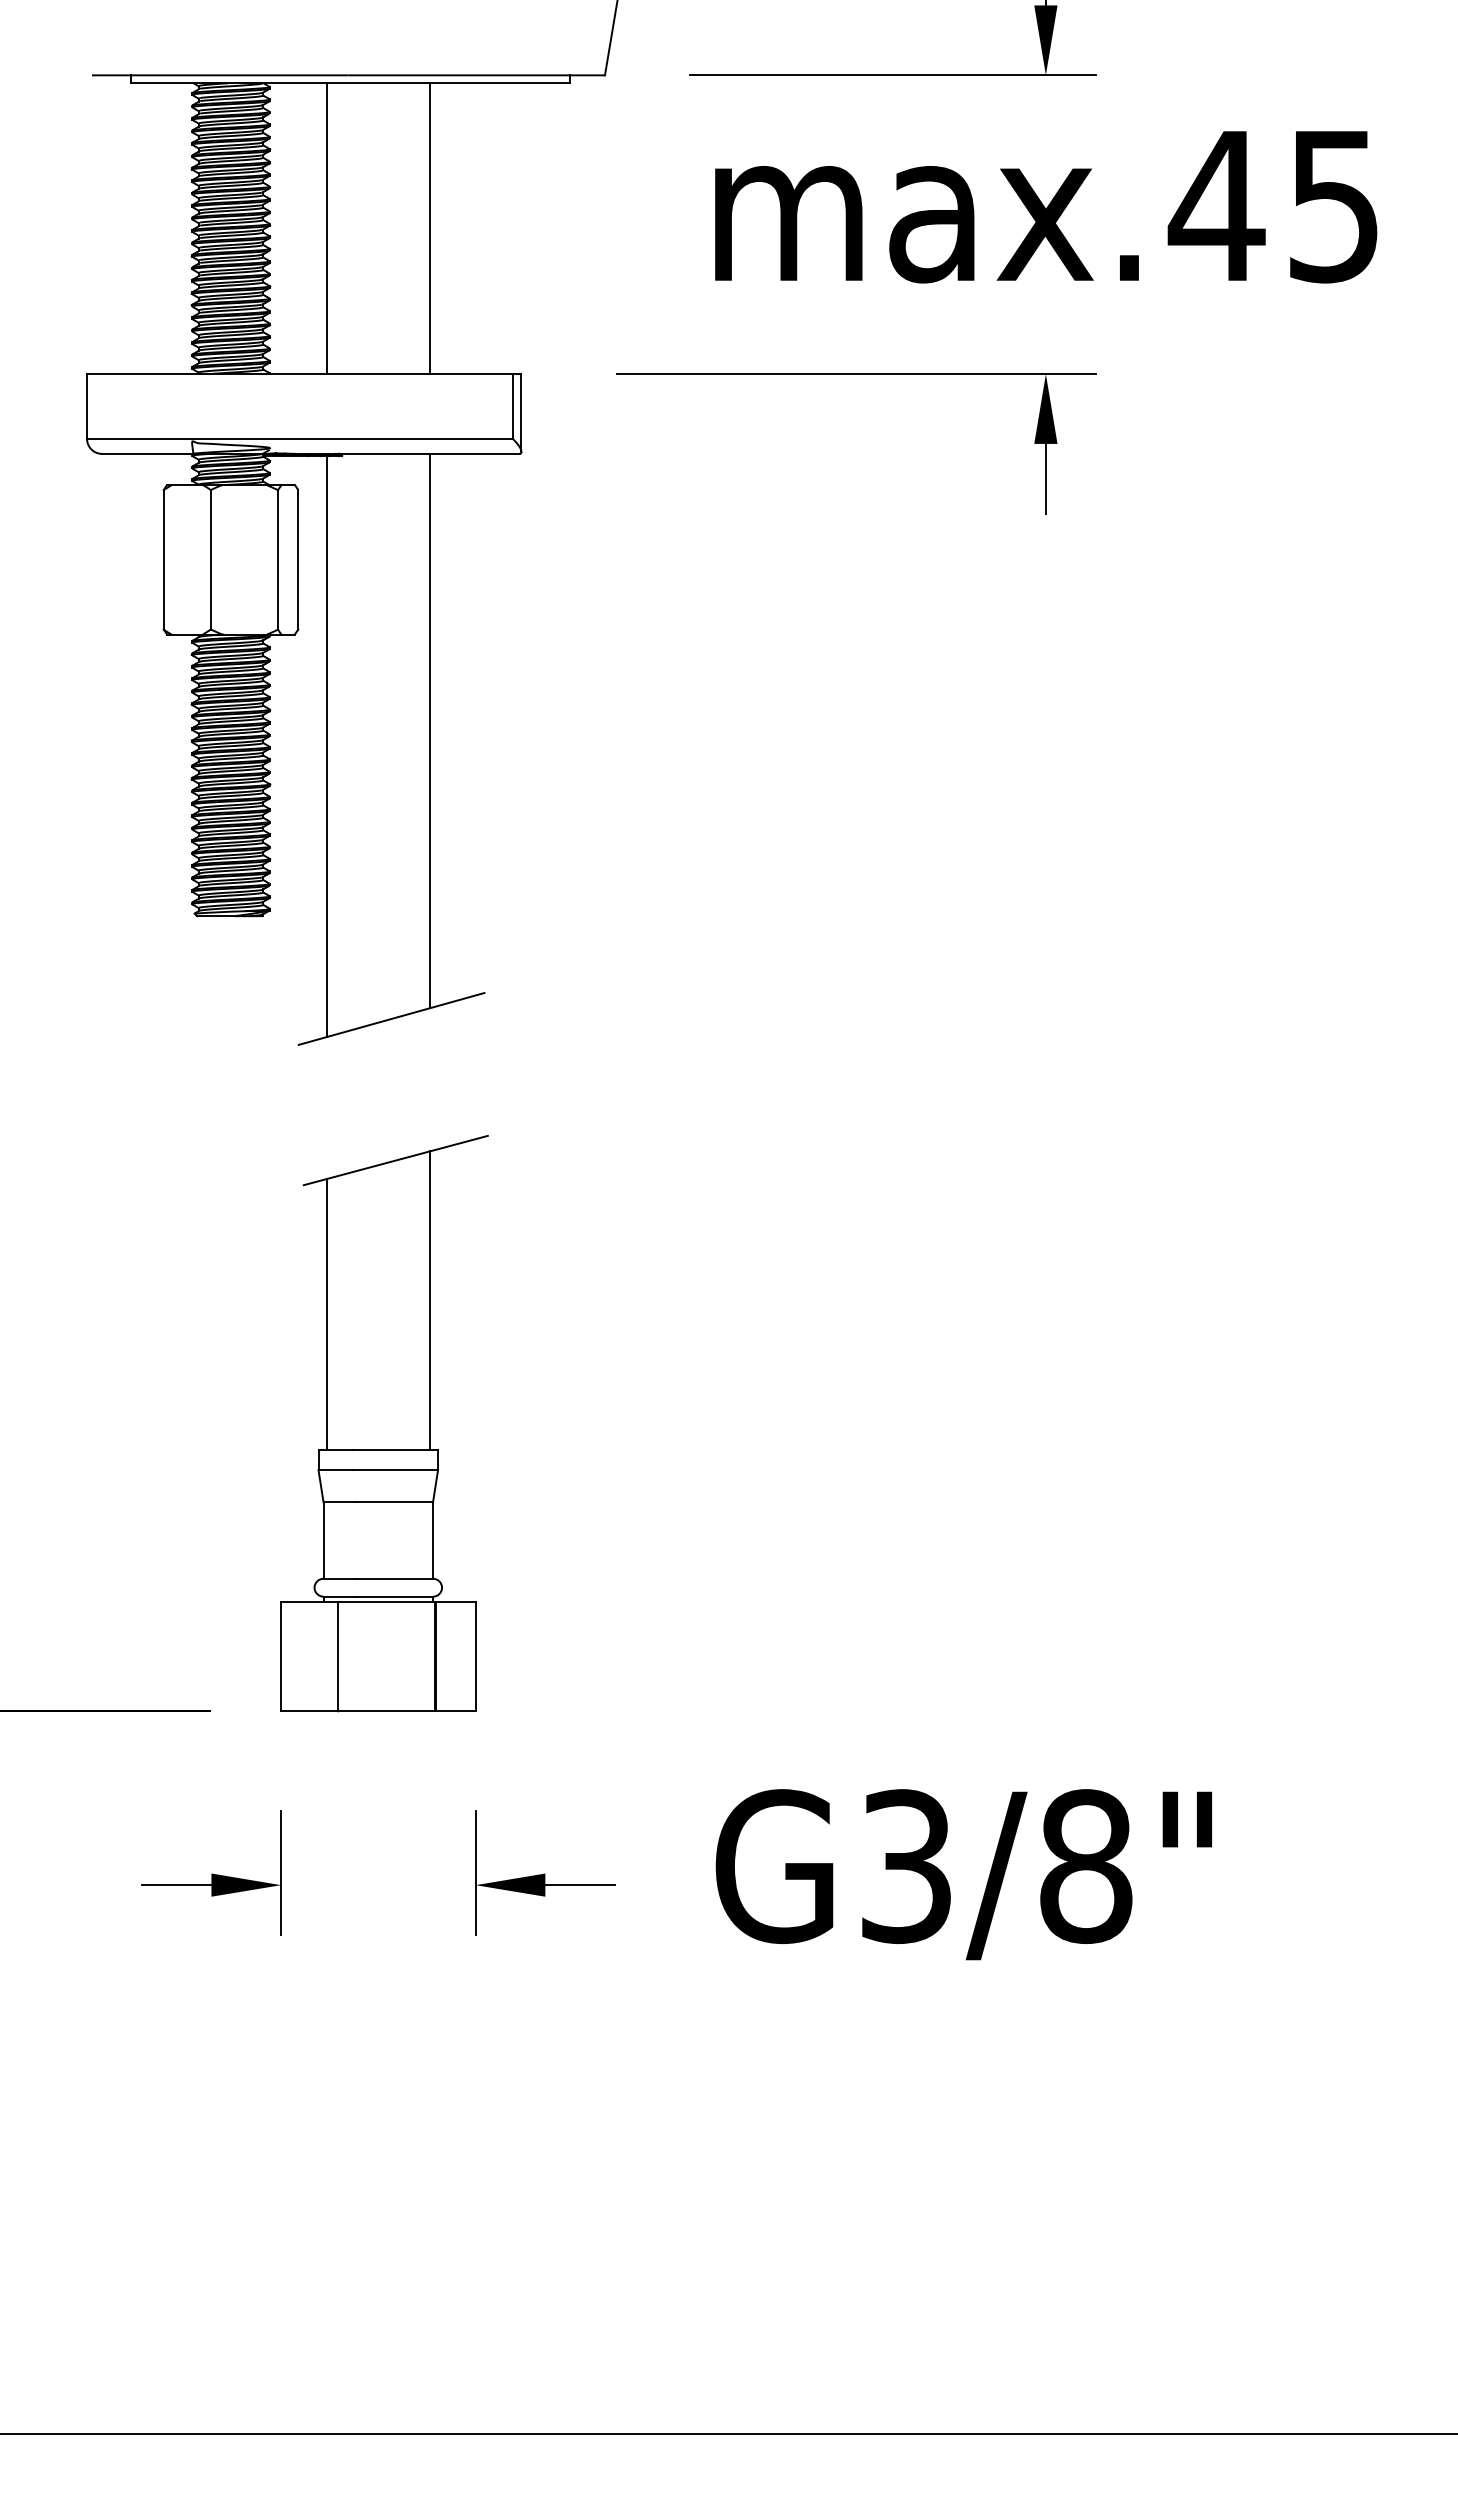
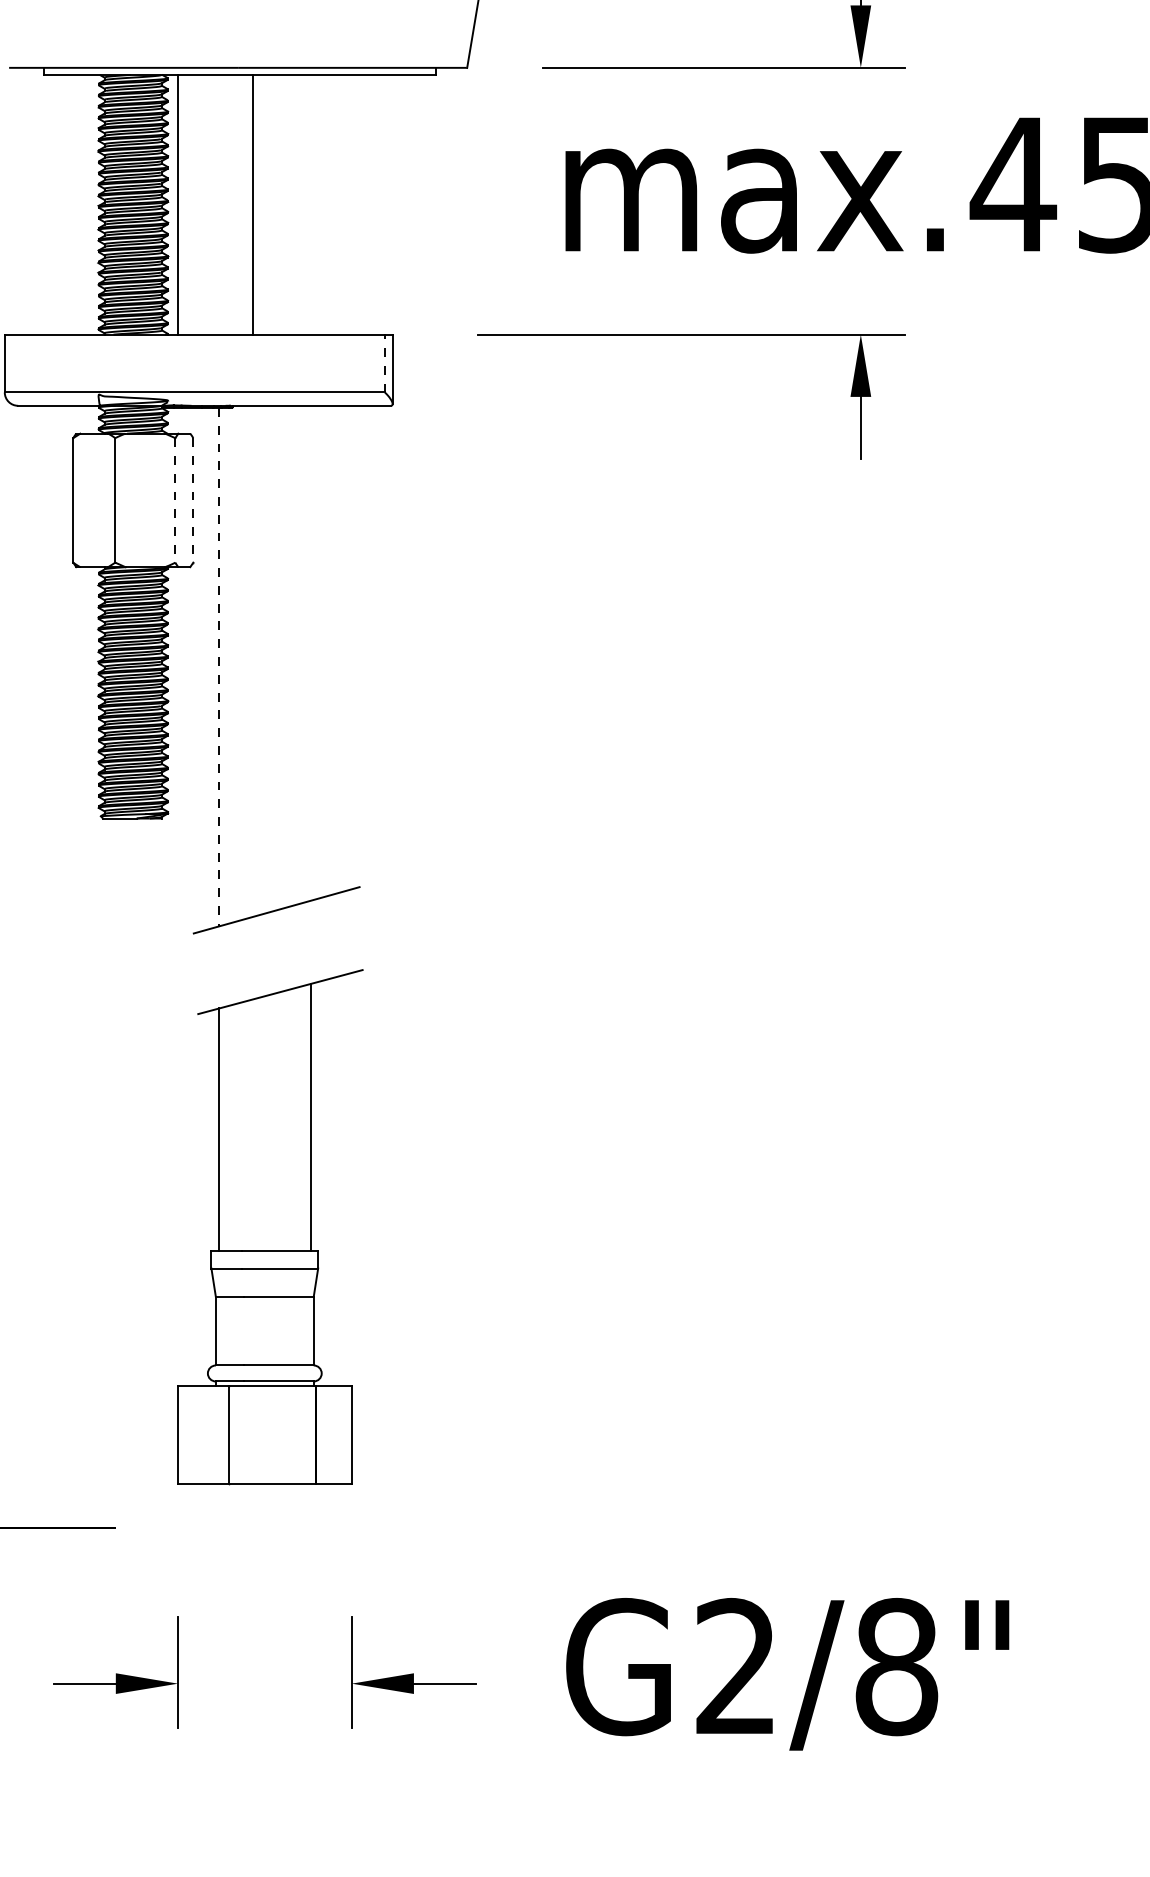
line: (327, 228) -> (178, 204), moved
line: (429, 228) -> (252, 204), moved
line: (512, 406) -> (384, 363), solid -> dashed
line: (278, 559) -> (175, 500), solid -> dashed
line: (298, 559) -> (193, 500), solid -> dashed
line: (429, 730) -> (310, 652), removed
line: (327, 747) -> (219, 667), solid -> dashed
part: (384, 1423) -> (270, 1226), moved
text: (905, 1866) -> (735, 1666), G3/8" -> G2/8"

